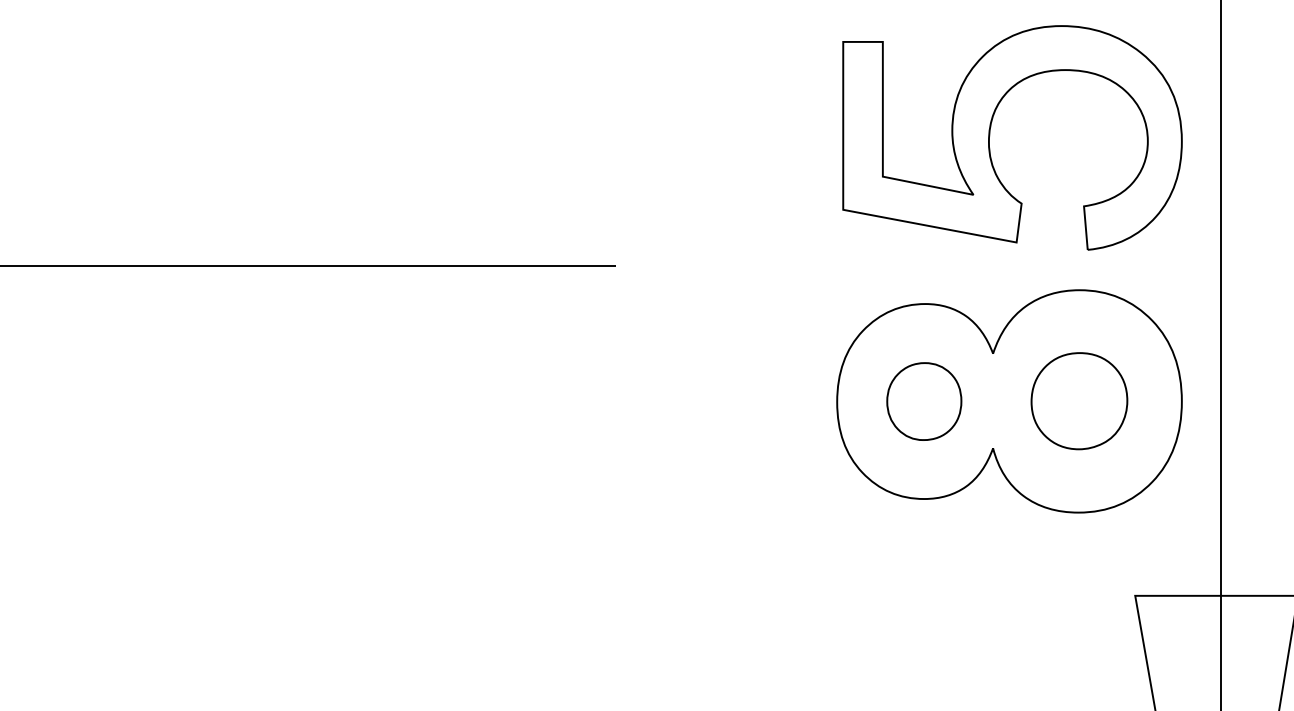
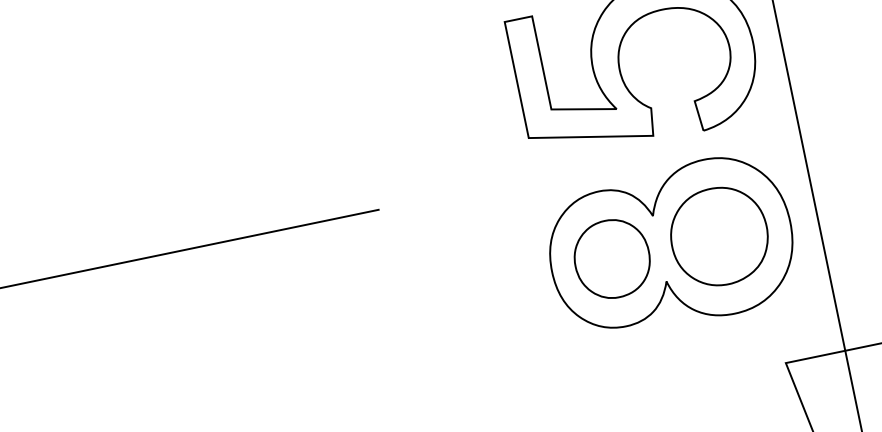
part: (1079, 400) -> (719, 236), size x1.43
part: (924, 401) -> (612, 258), size x1.43

